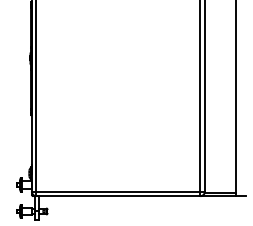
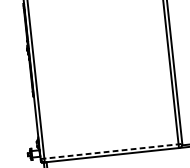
line: (118, 191) -> (111, 151), solid -> dashed

